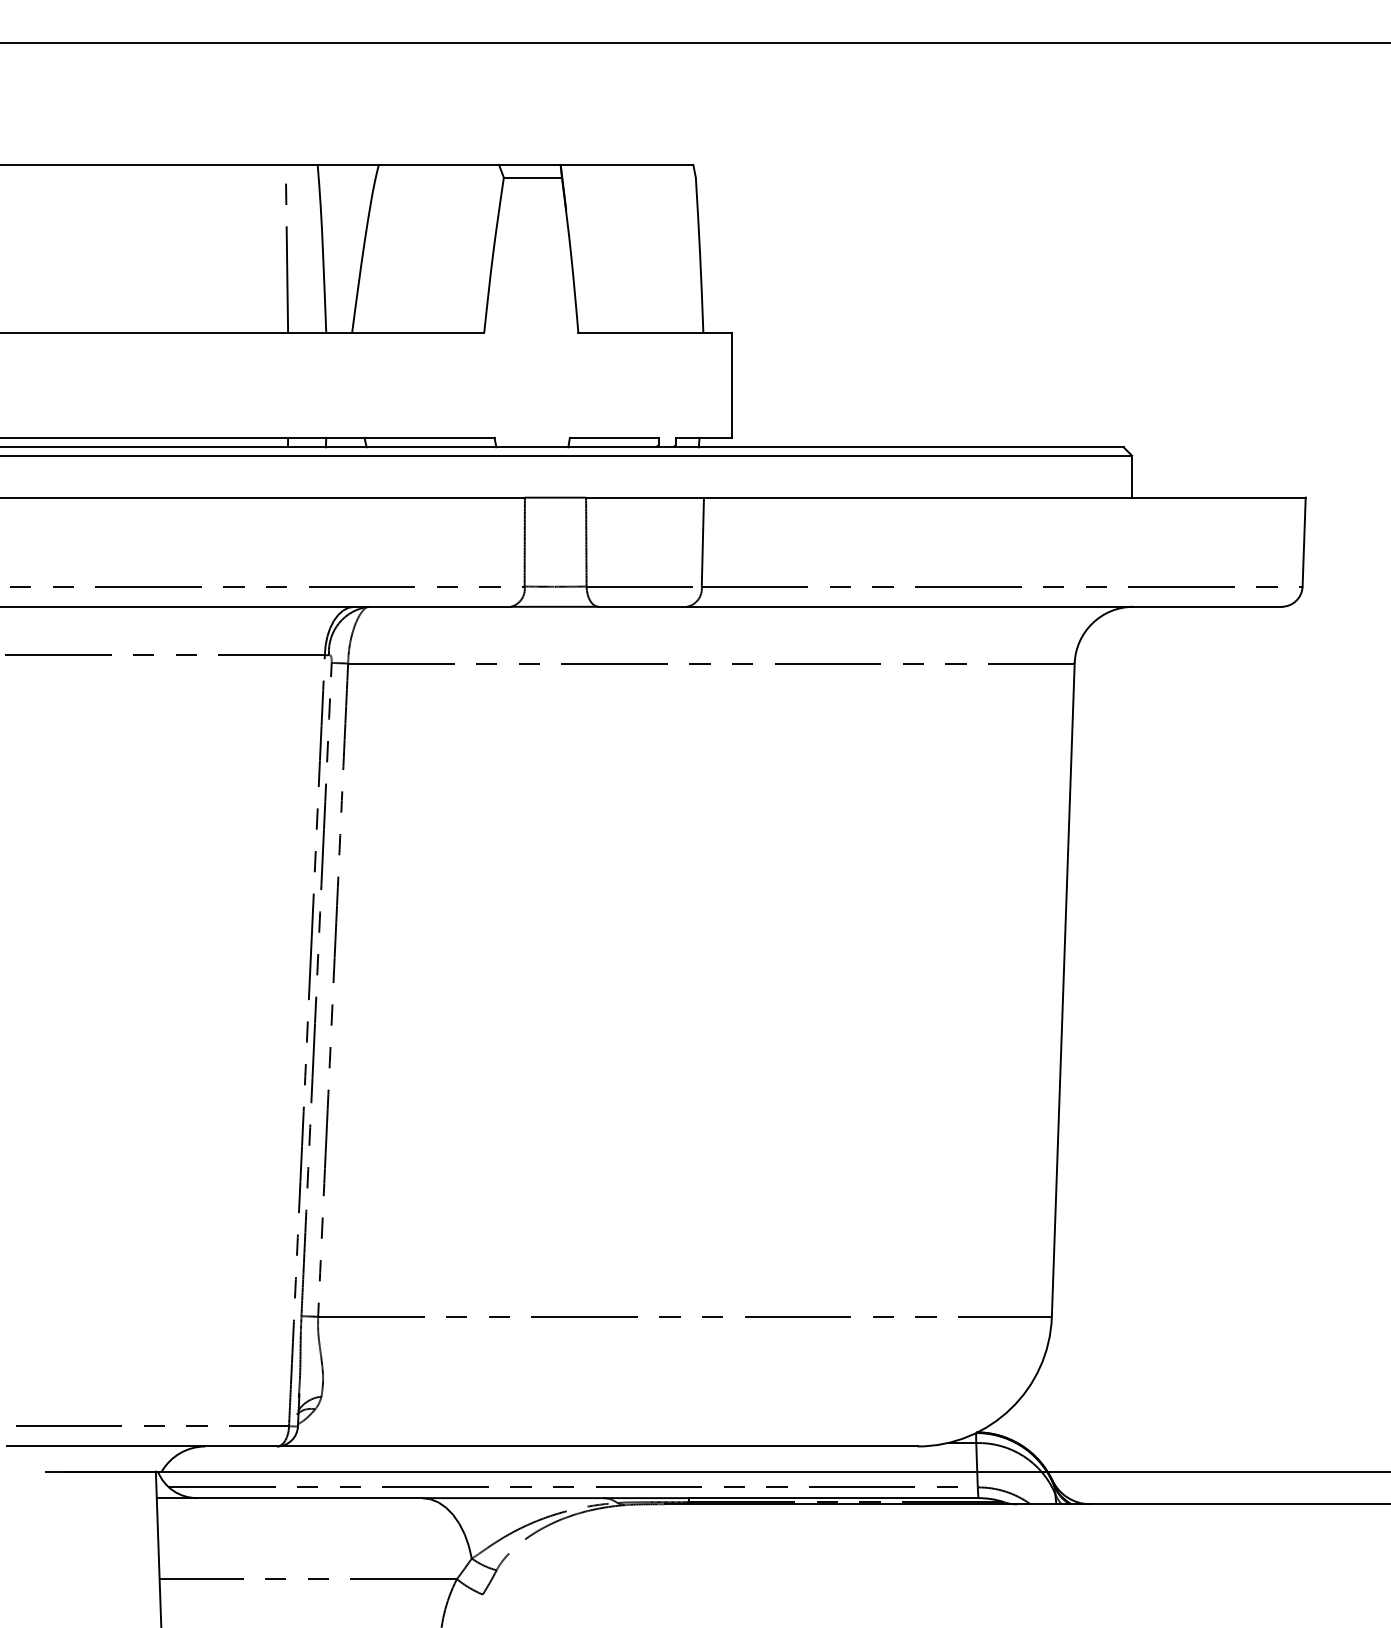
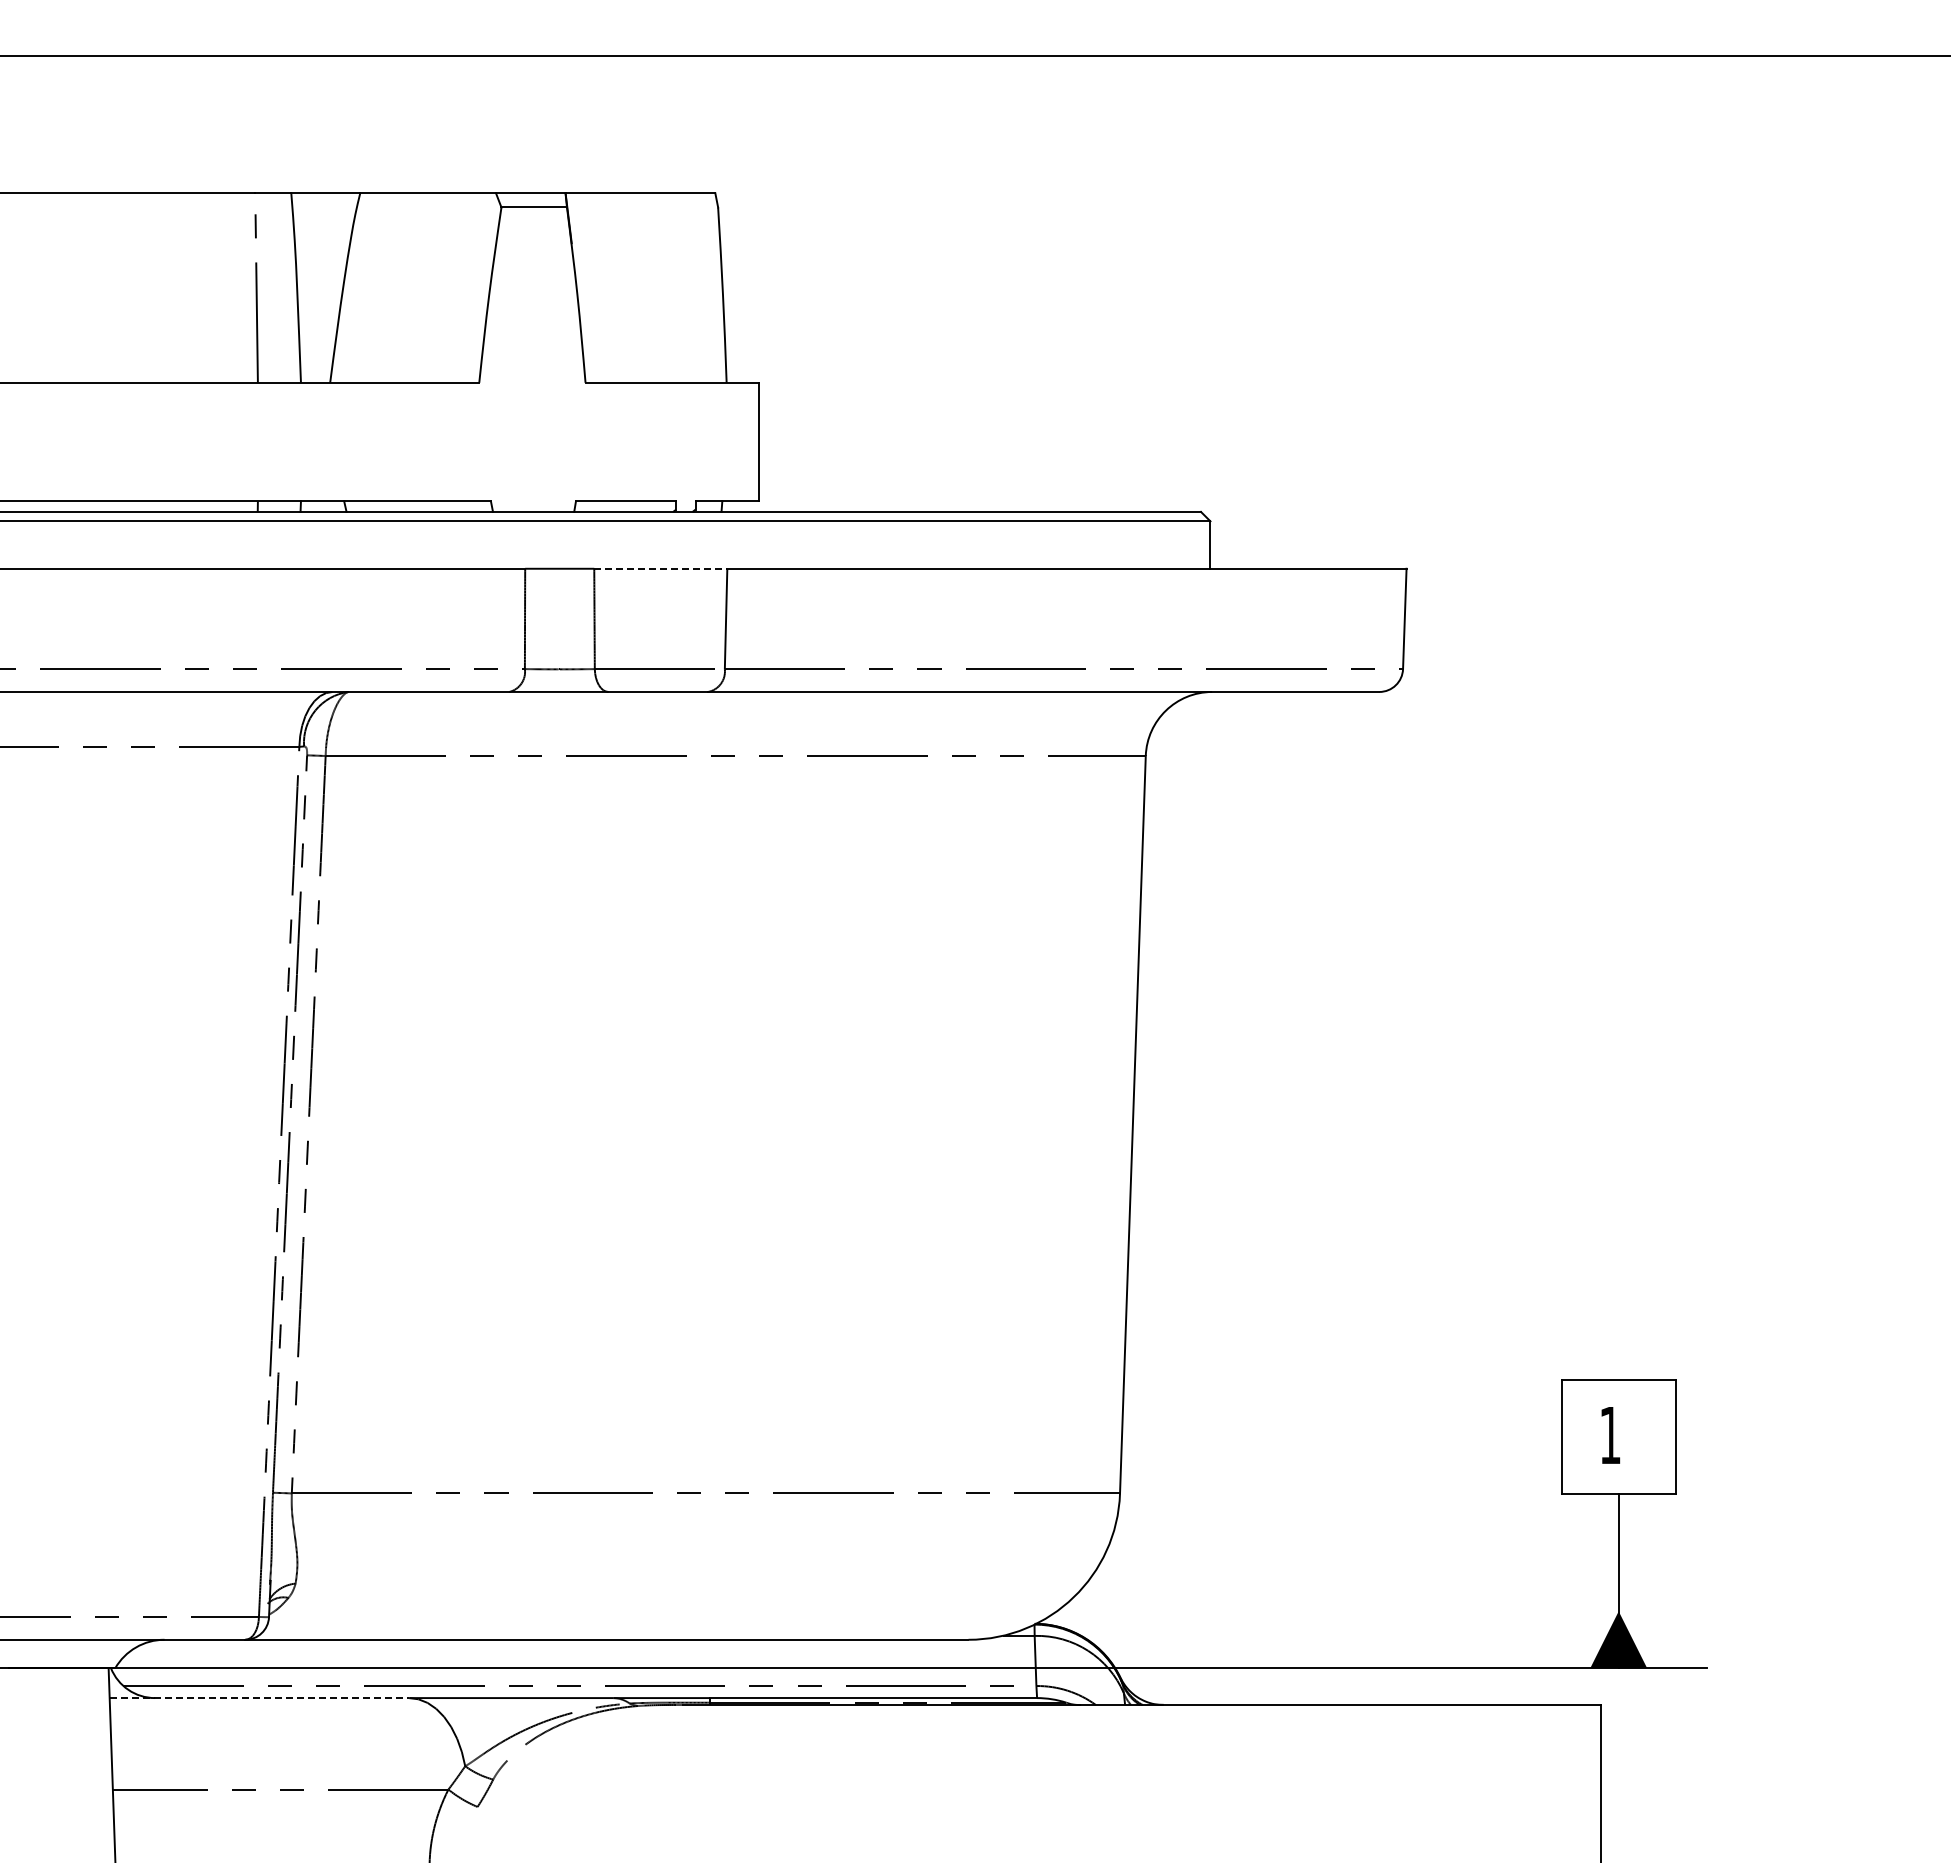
line: (644, 497) -> (660, 568), solid -> dashed
line: (289, 1498) -> (259, 1698), solid -> dashed

